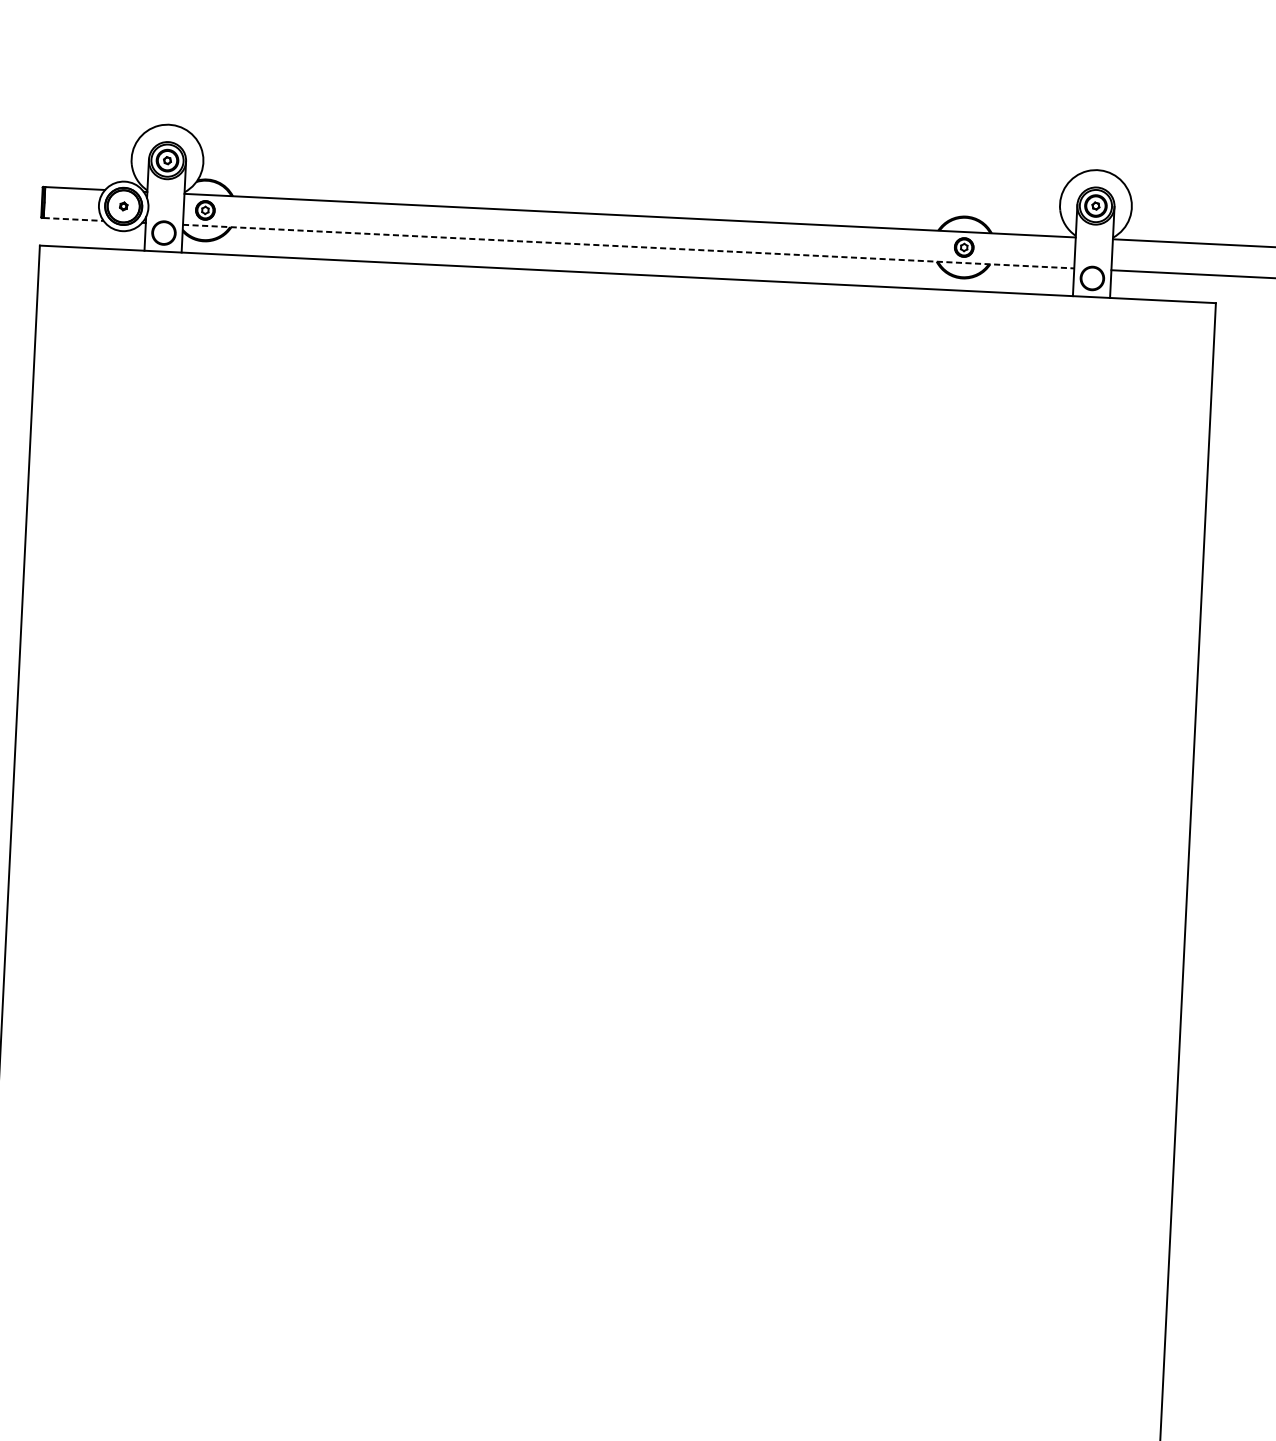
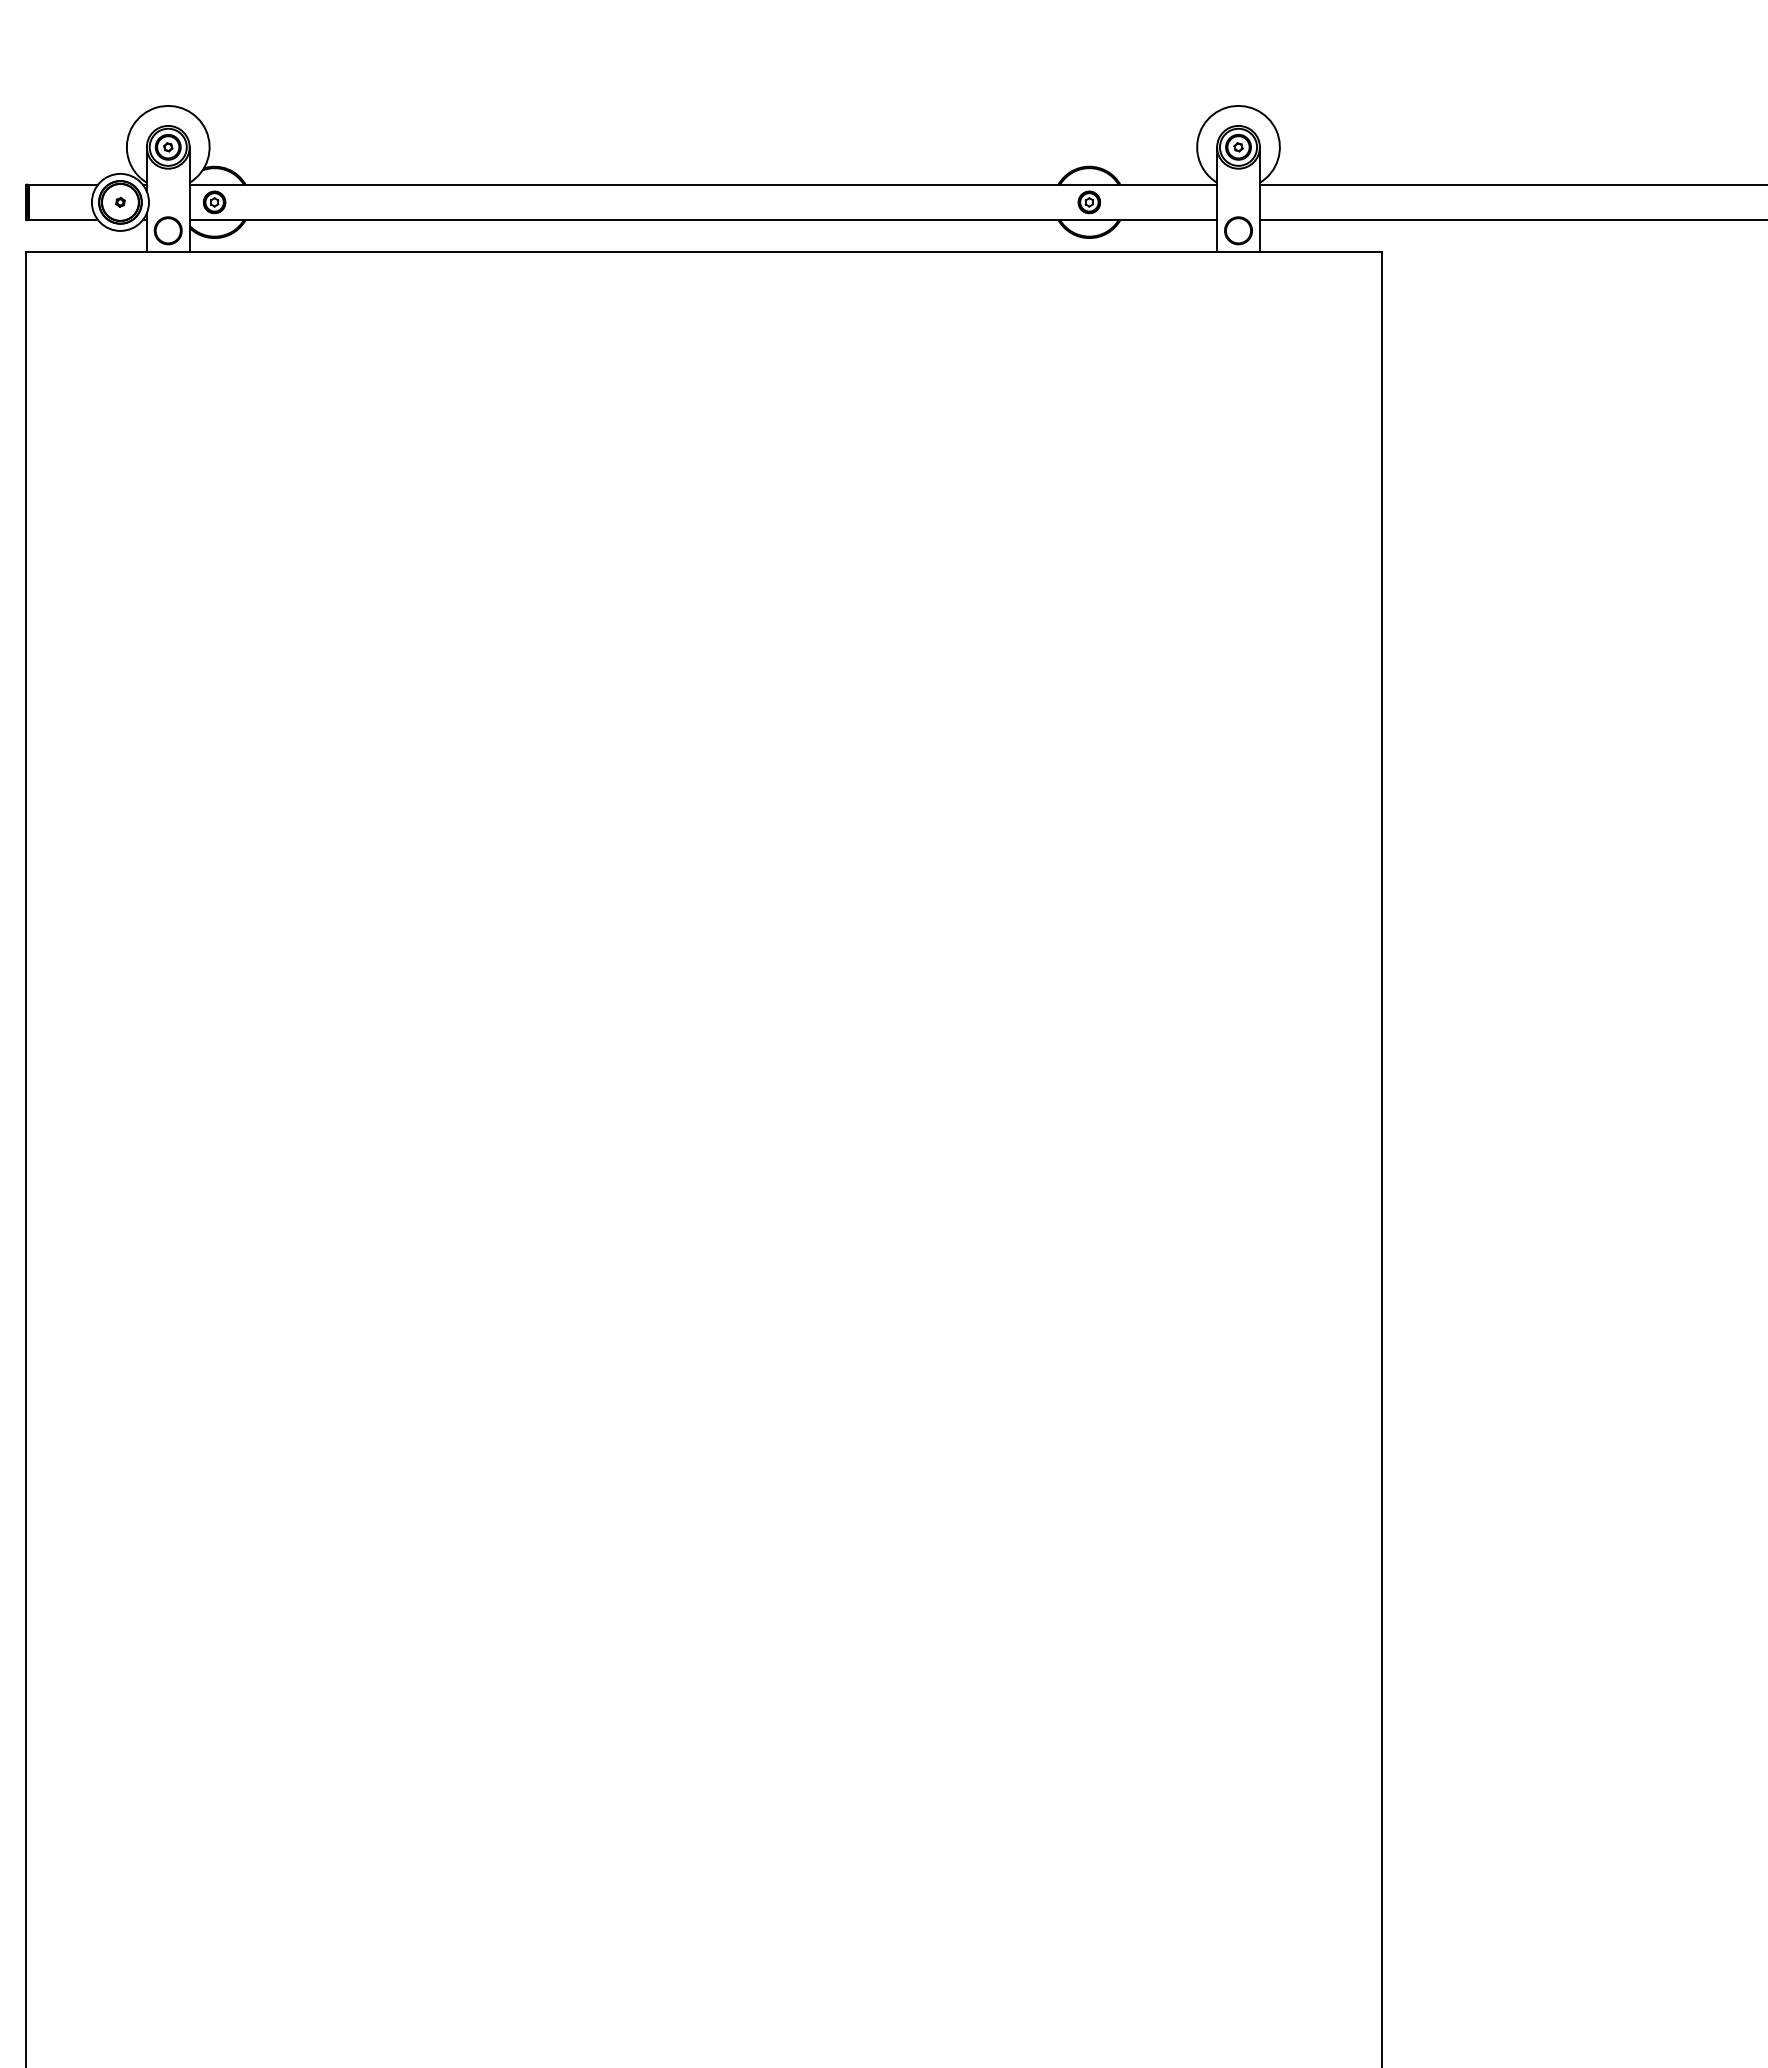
line: (73, 219) -> (63, 220), dashed -> solid
line: (628, 246) -> (703, 220), dashed -> solid

